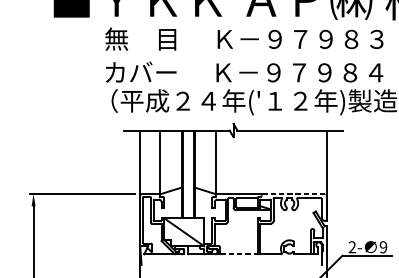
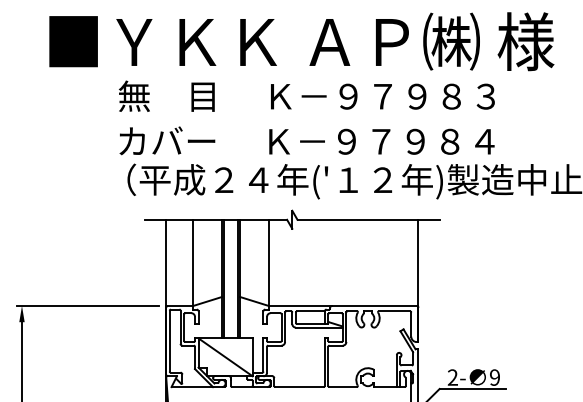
line: (294, 193) -> (374, 305), dashed -> solid
line: (239, 254) -> (300, 387), dashed -> solid

